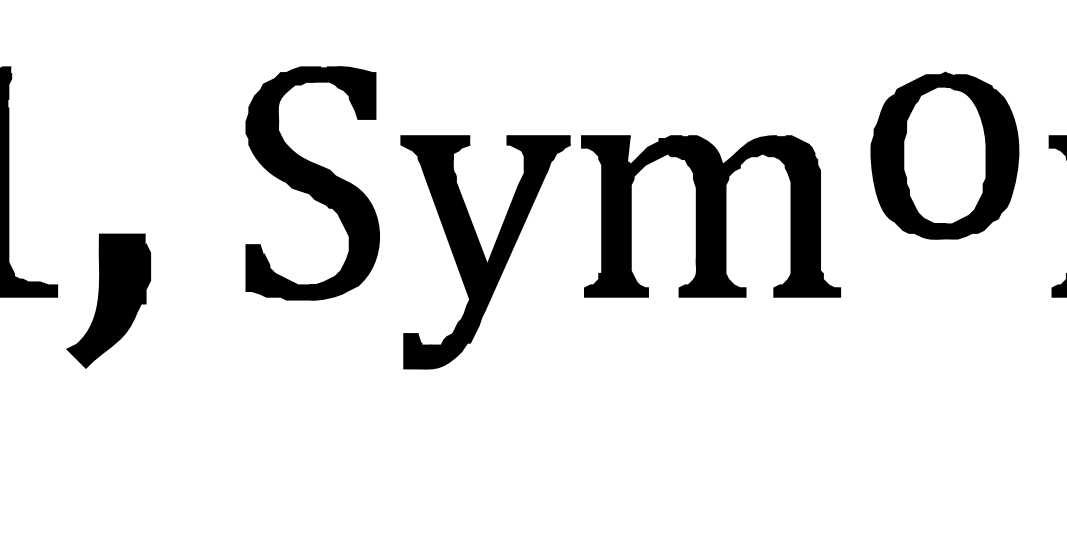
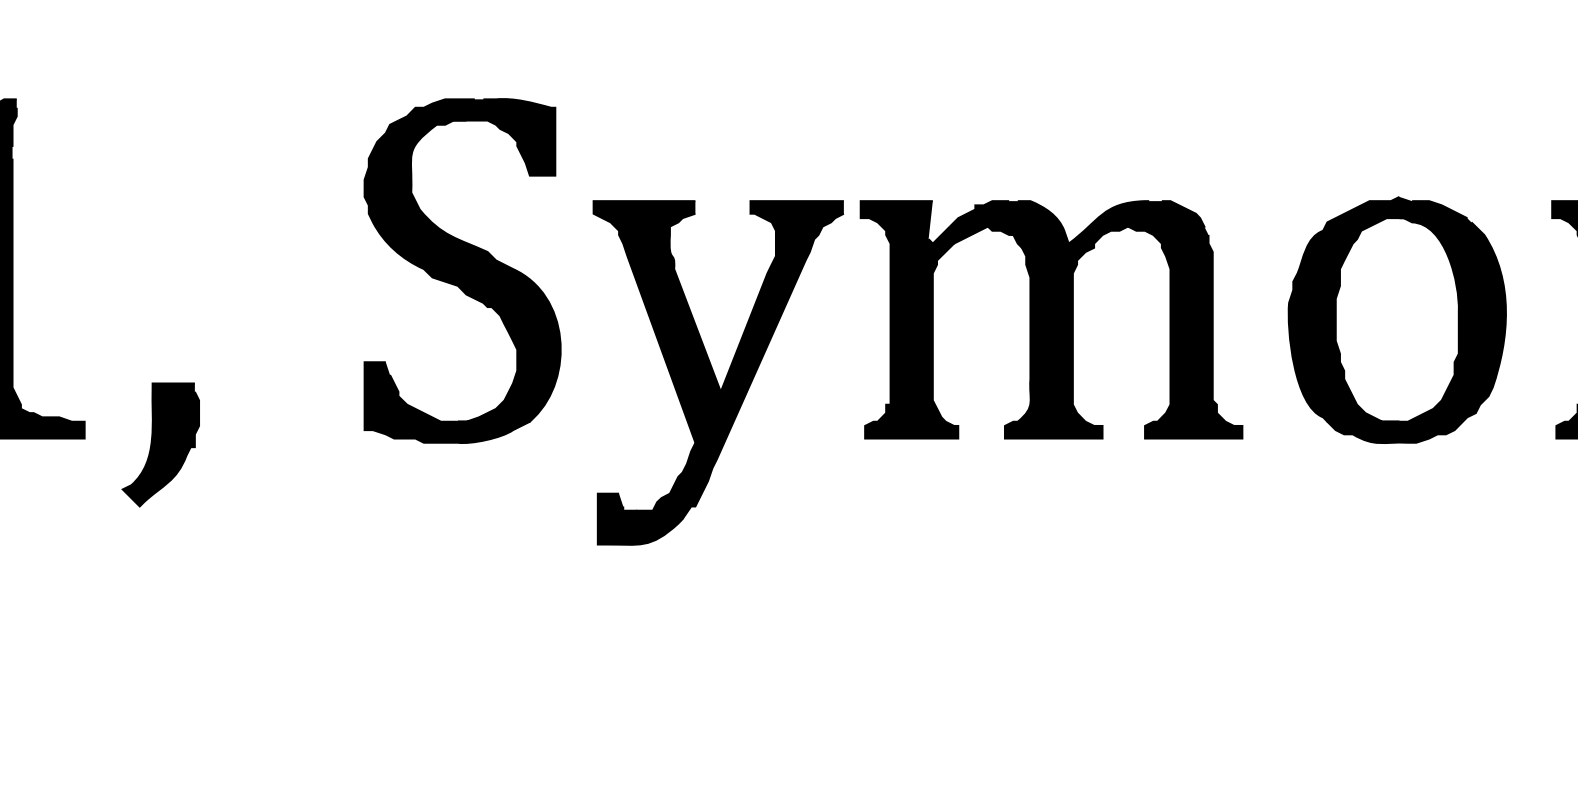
part: (944, 155) -> (1396, 319), moved
part: (108, 300) -> (160, 444), size x0.62

